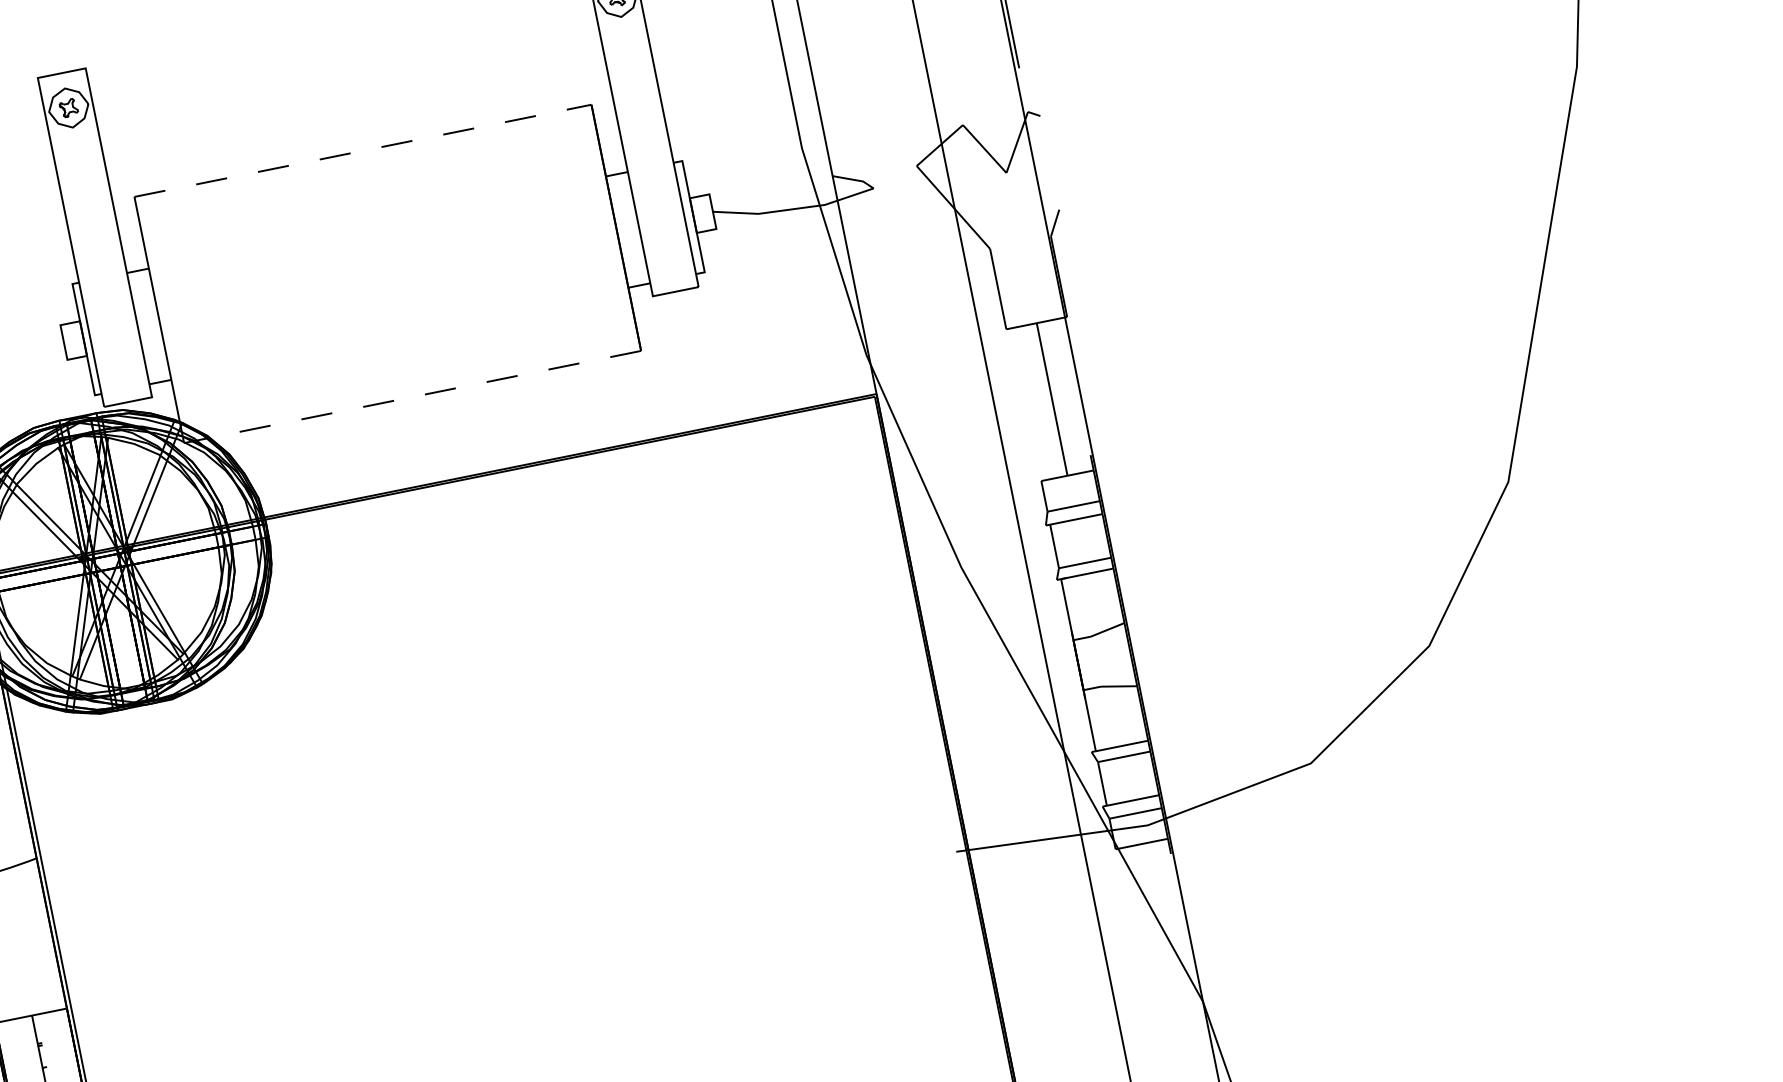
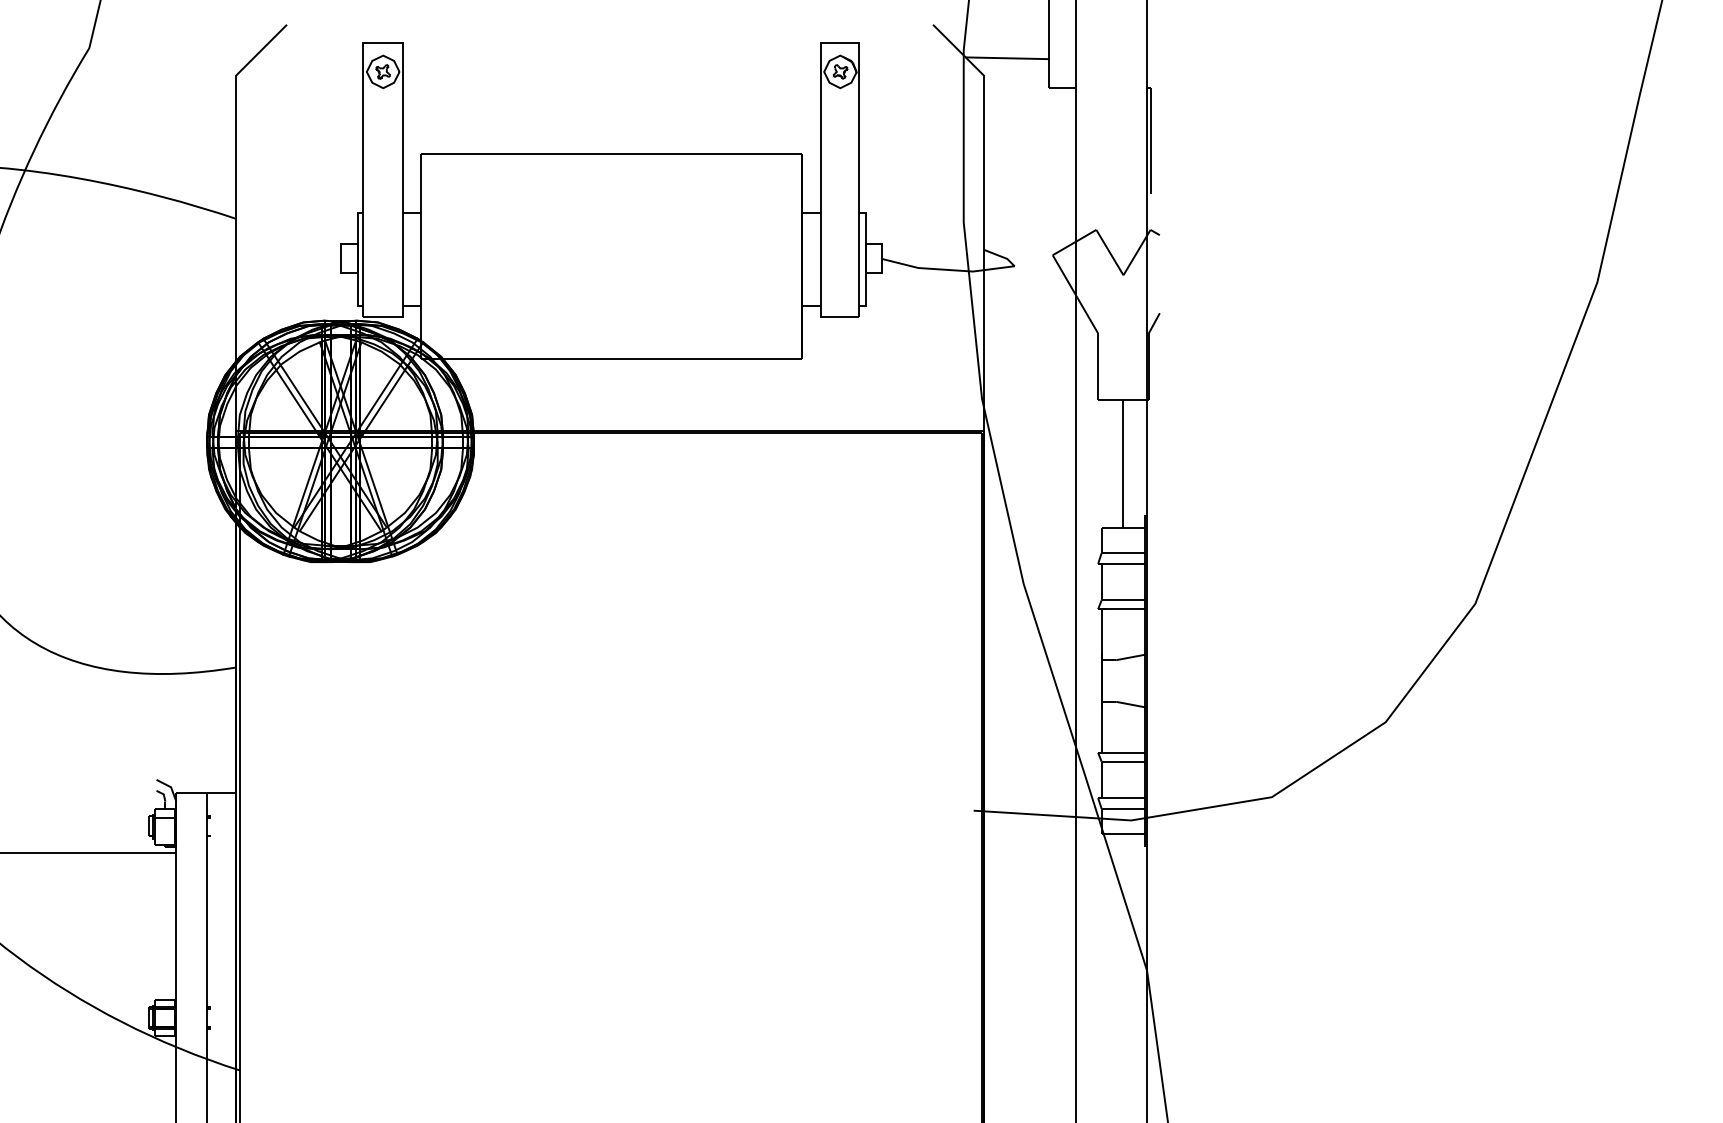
line: (363, 150) -> (612, 153), dashed -> solid
line: (412, 396) -> (611, 358), dashed -> solid

